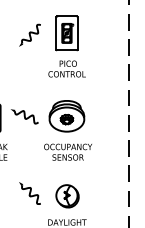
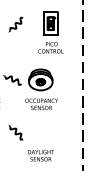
part: (66, 46) -> (50, 32), moved
part: (66, 195) -> (40, 133), removed

